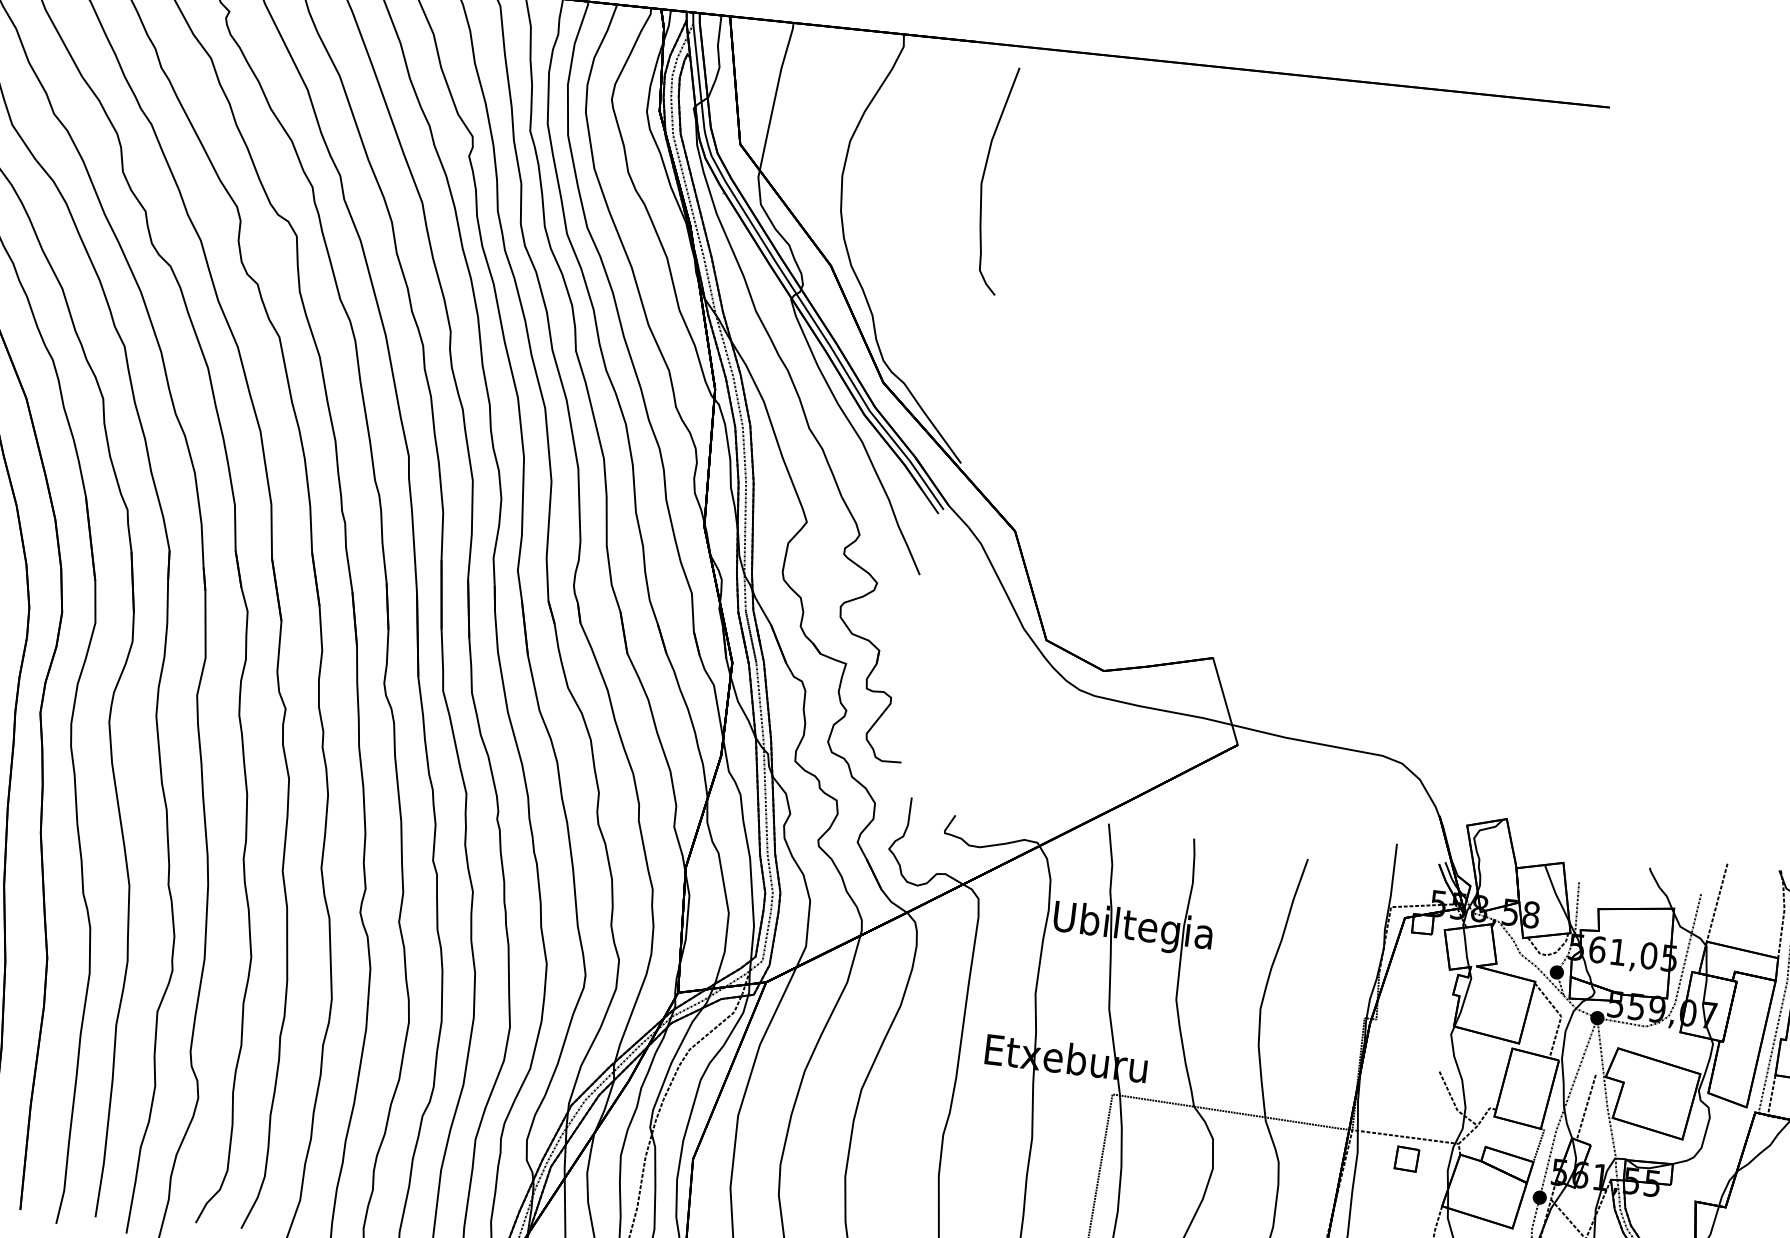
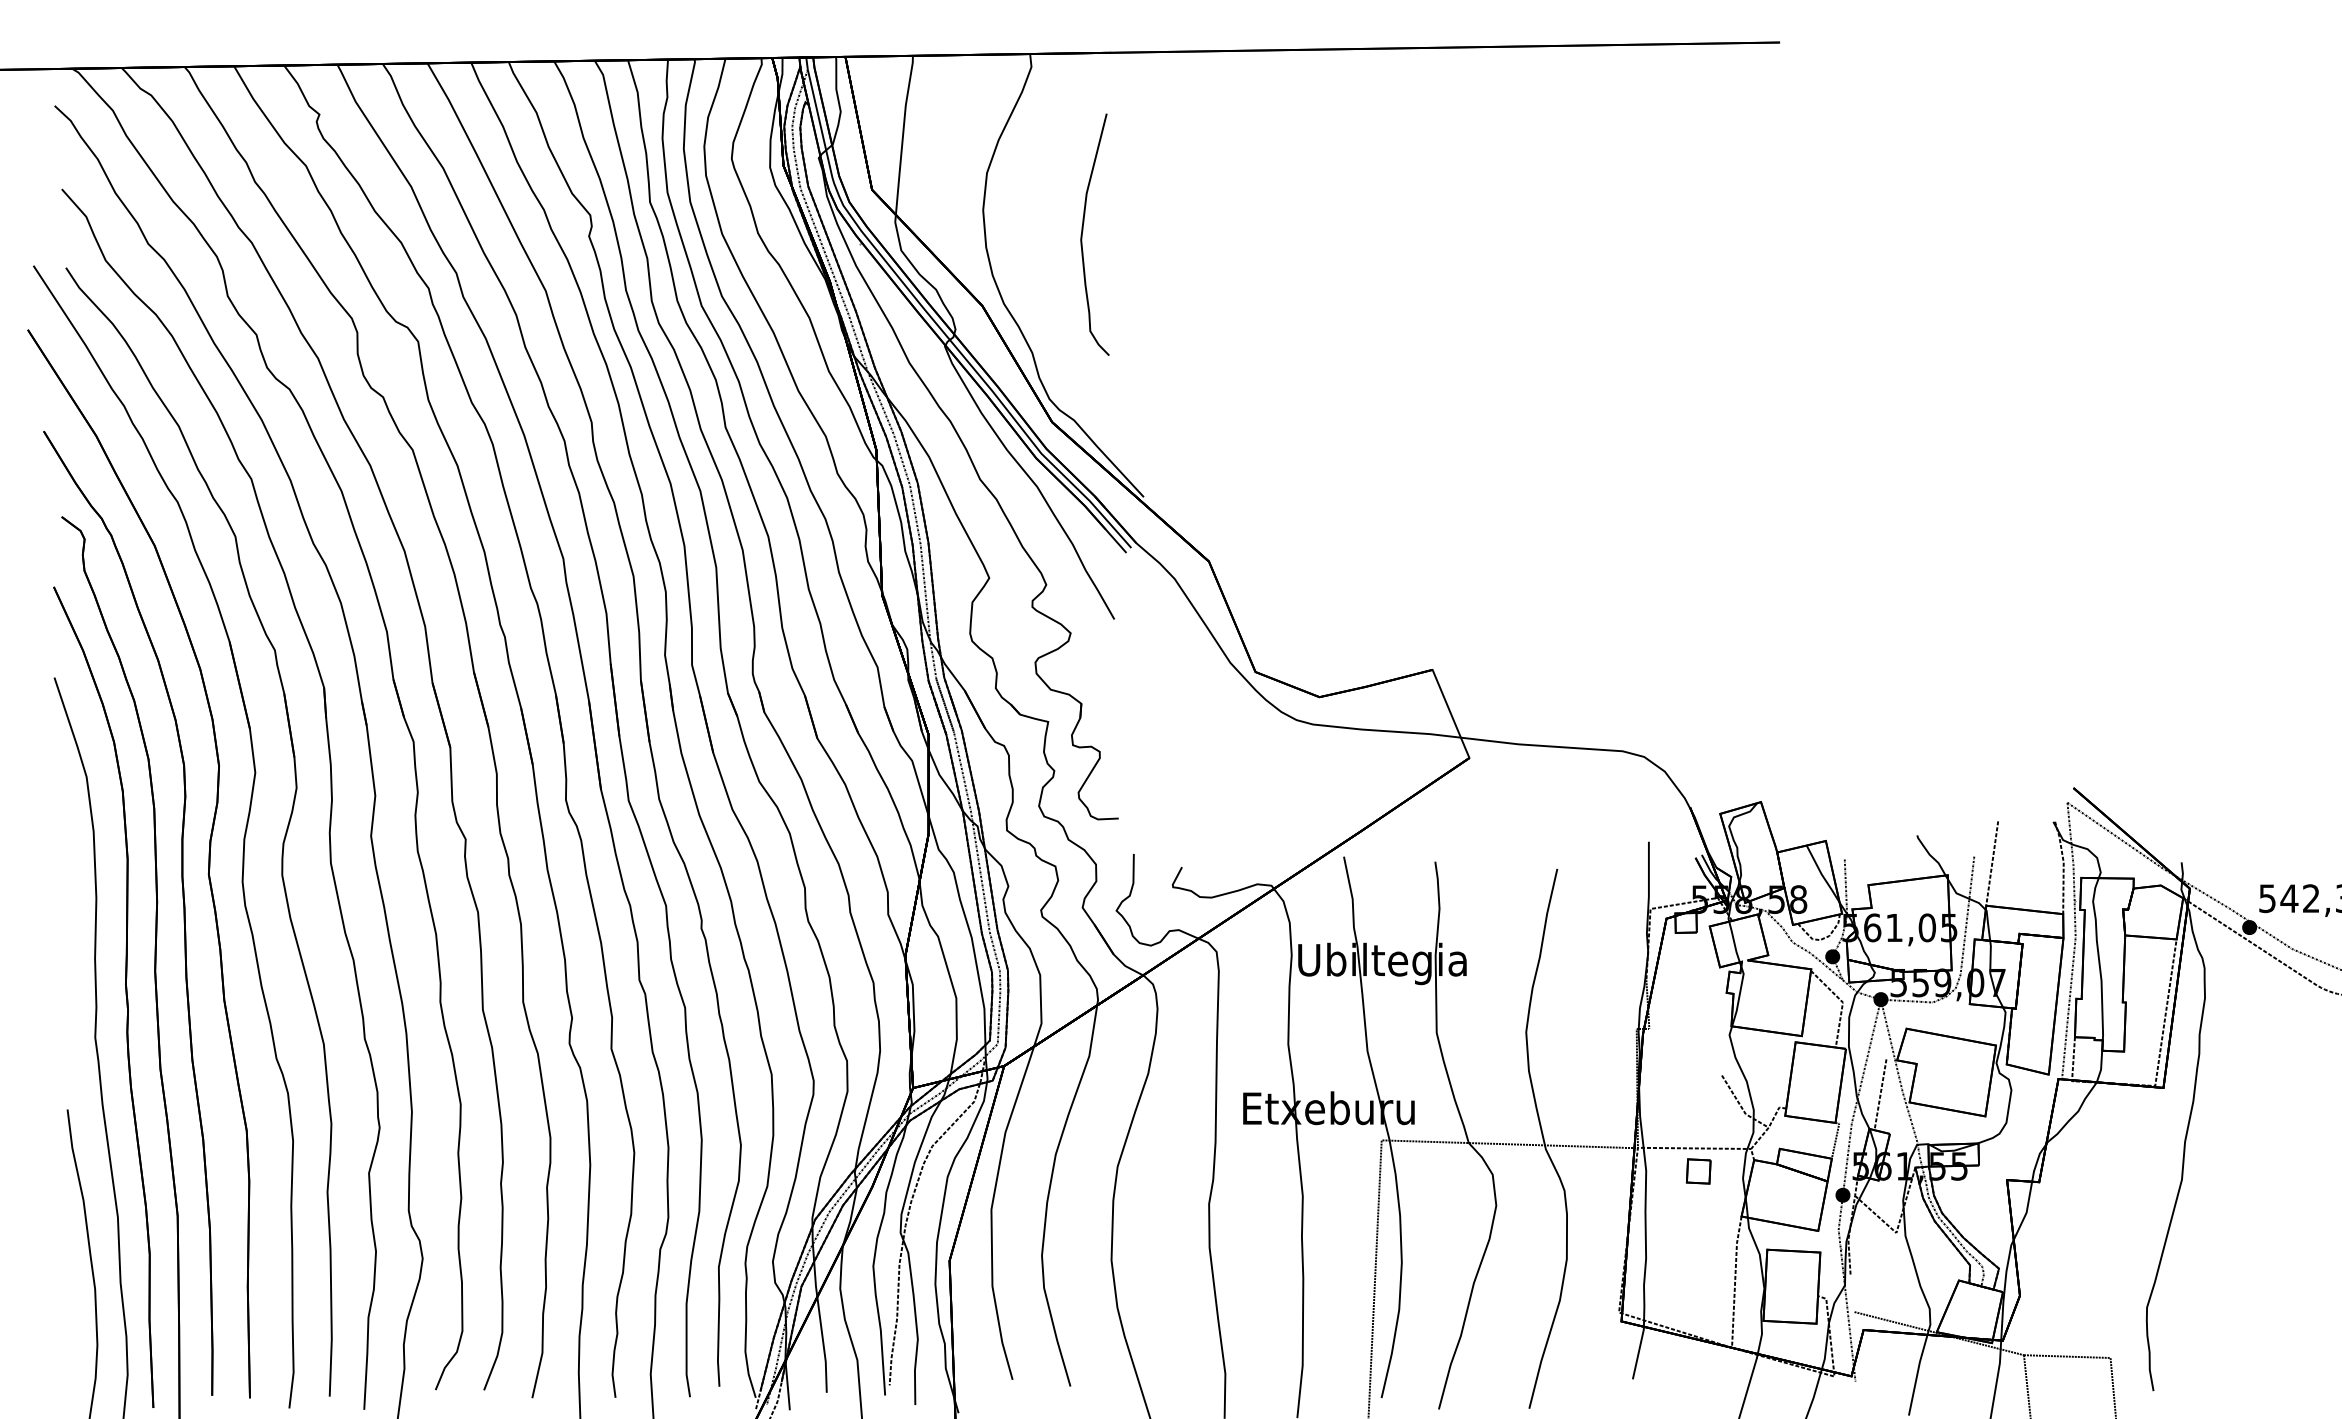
curve: (984, 175) -> (1083, 231), moved

